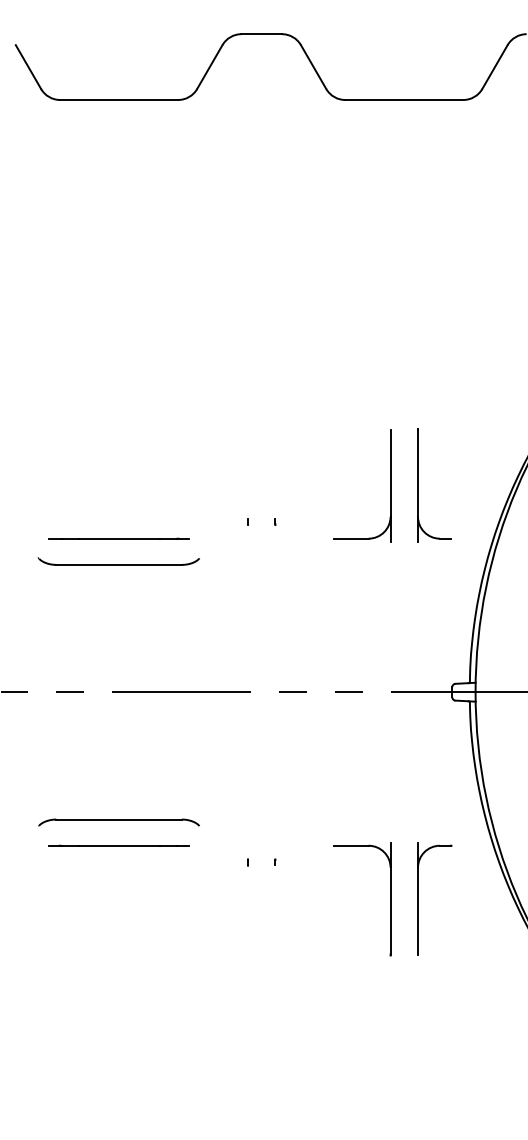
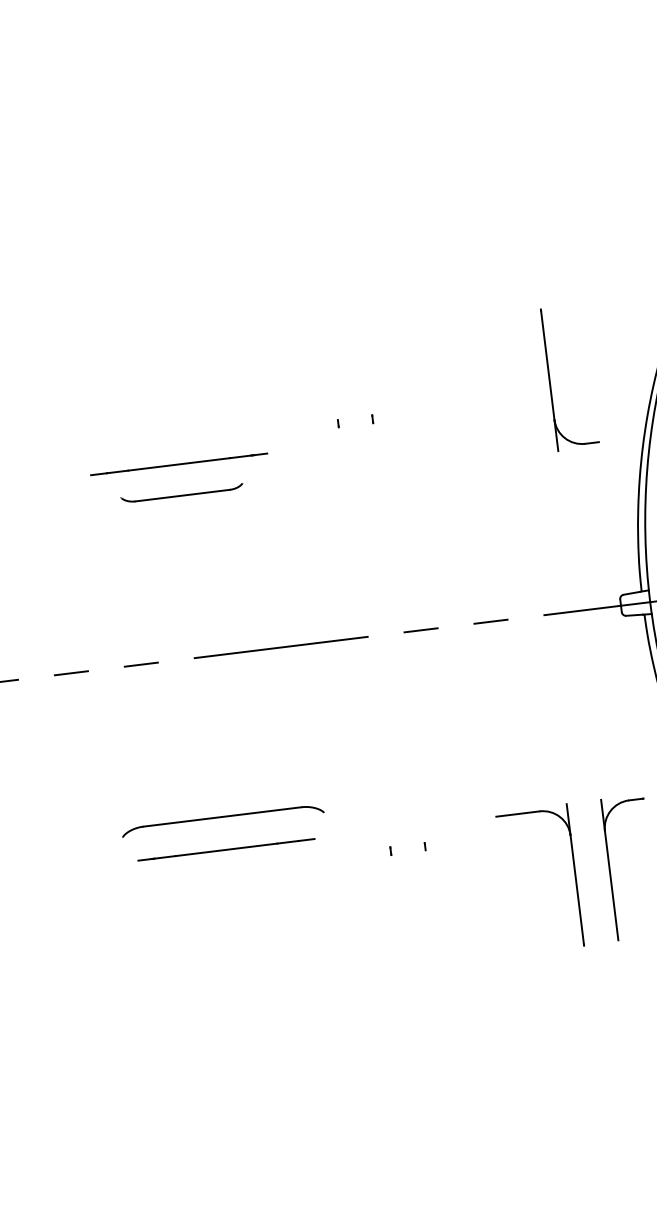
part: (390, 485) -> (511, 355), removed
part: (418, 485) -> (550, 380), moved
part: (118, 561) -> (181, 493), size x0.6

